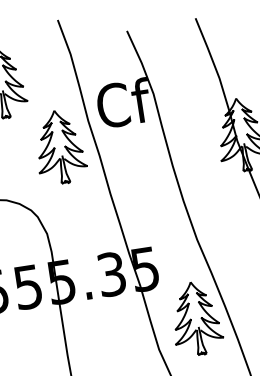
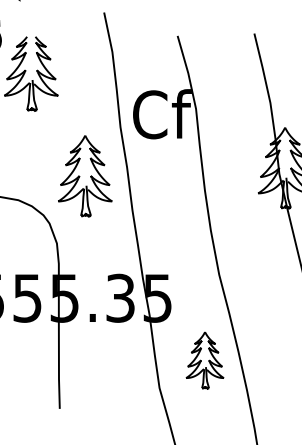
part: (60, 147) -> (85, 176), moved
part: (195, 318) -> (204, 360), size x0.7

